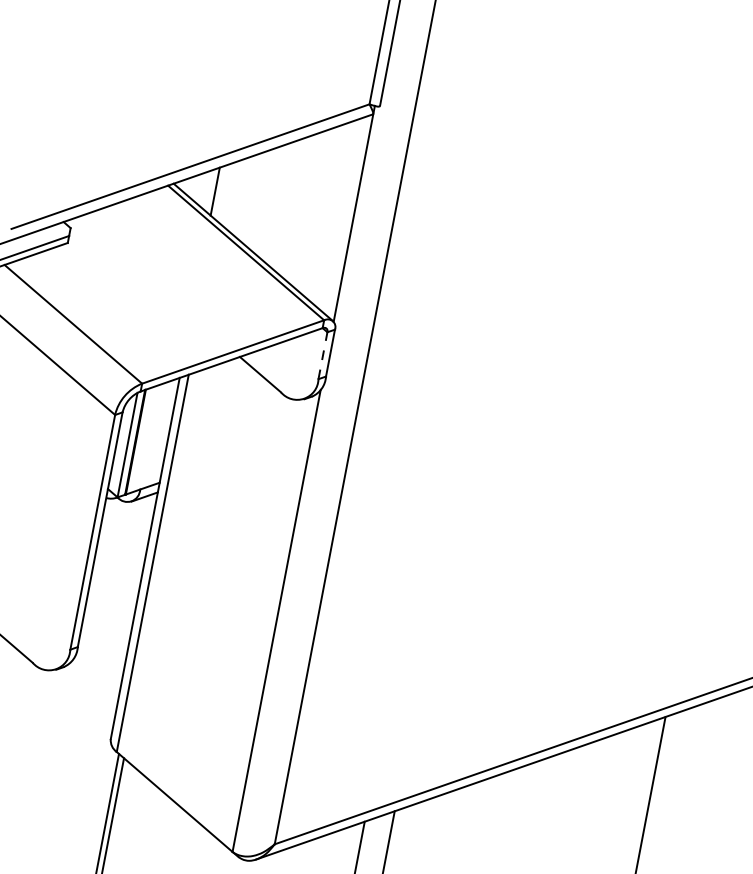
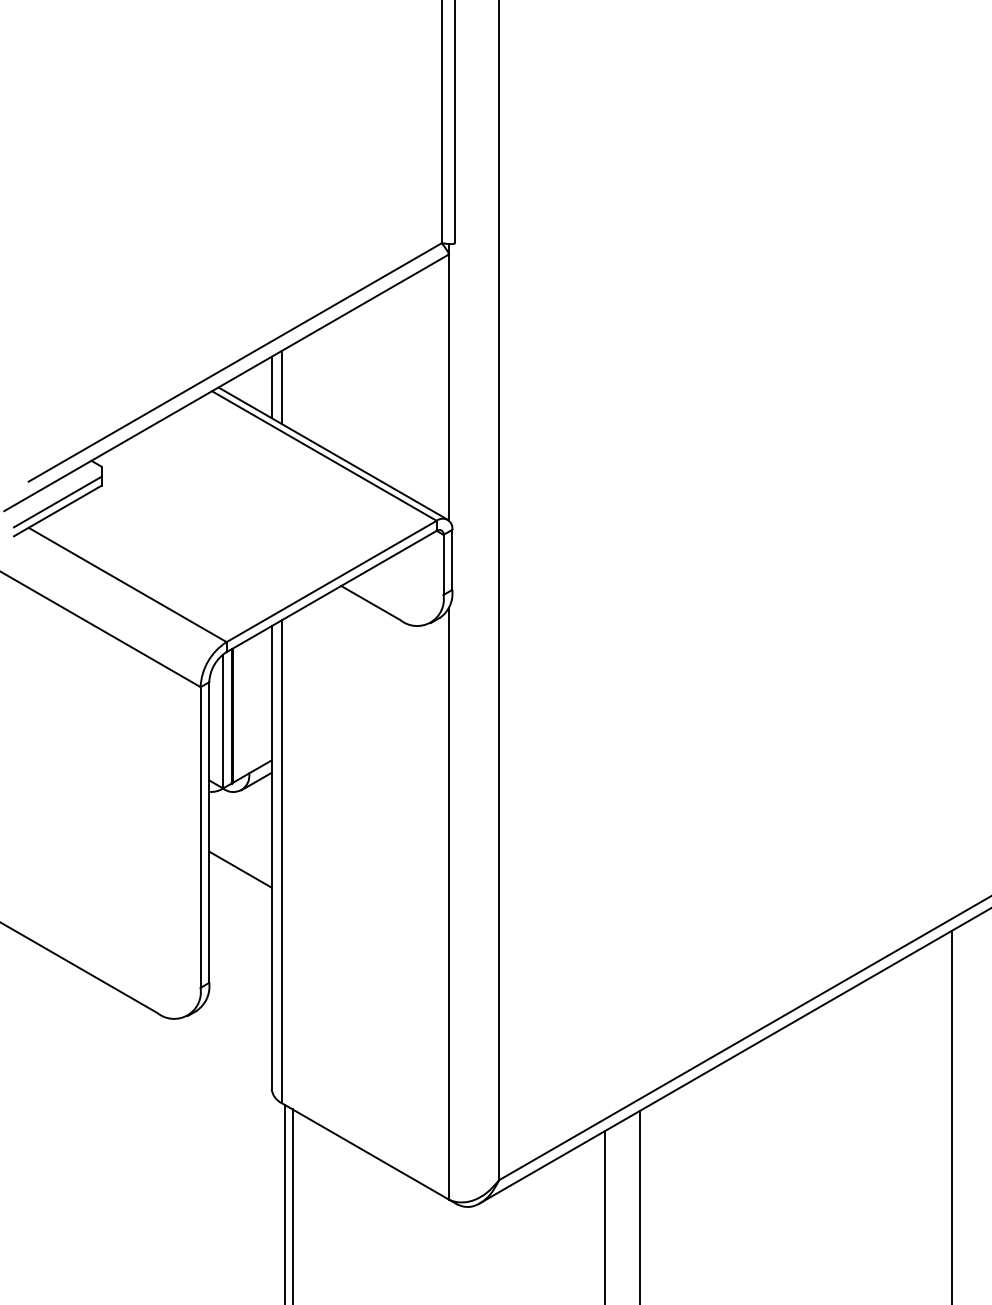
line: (223, 193) -> (282, 387), added
line: (322, 355) -> (443, 564), dashed -> solid
line: (119, 563) -> (240, 869), added

